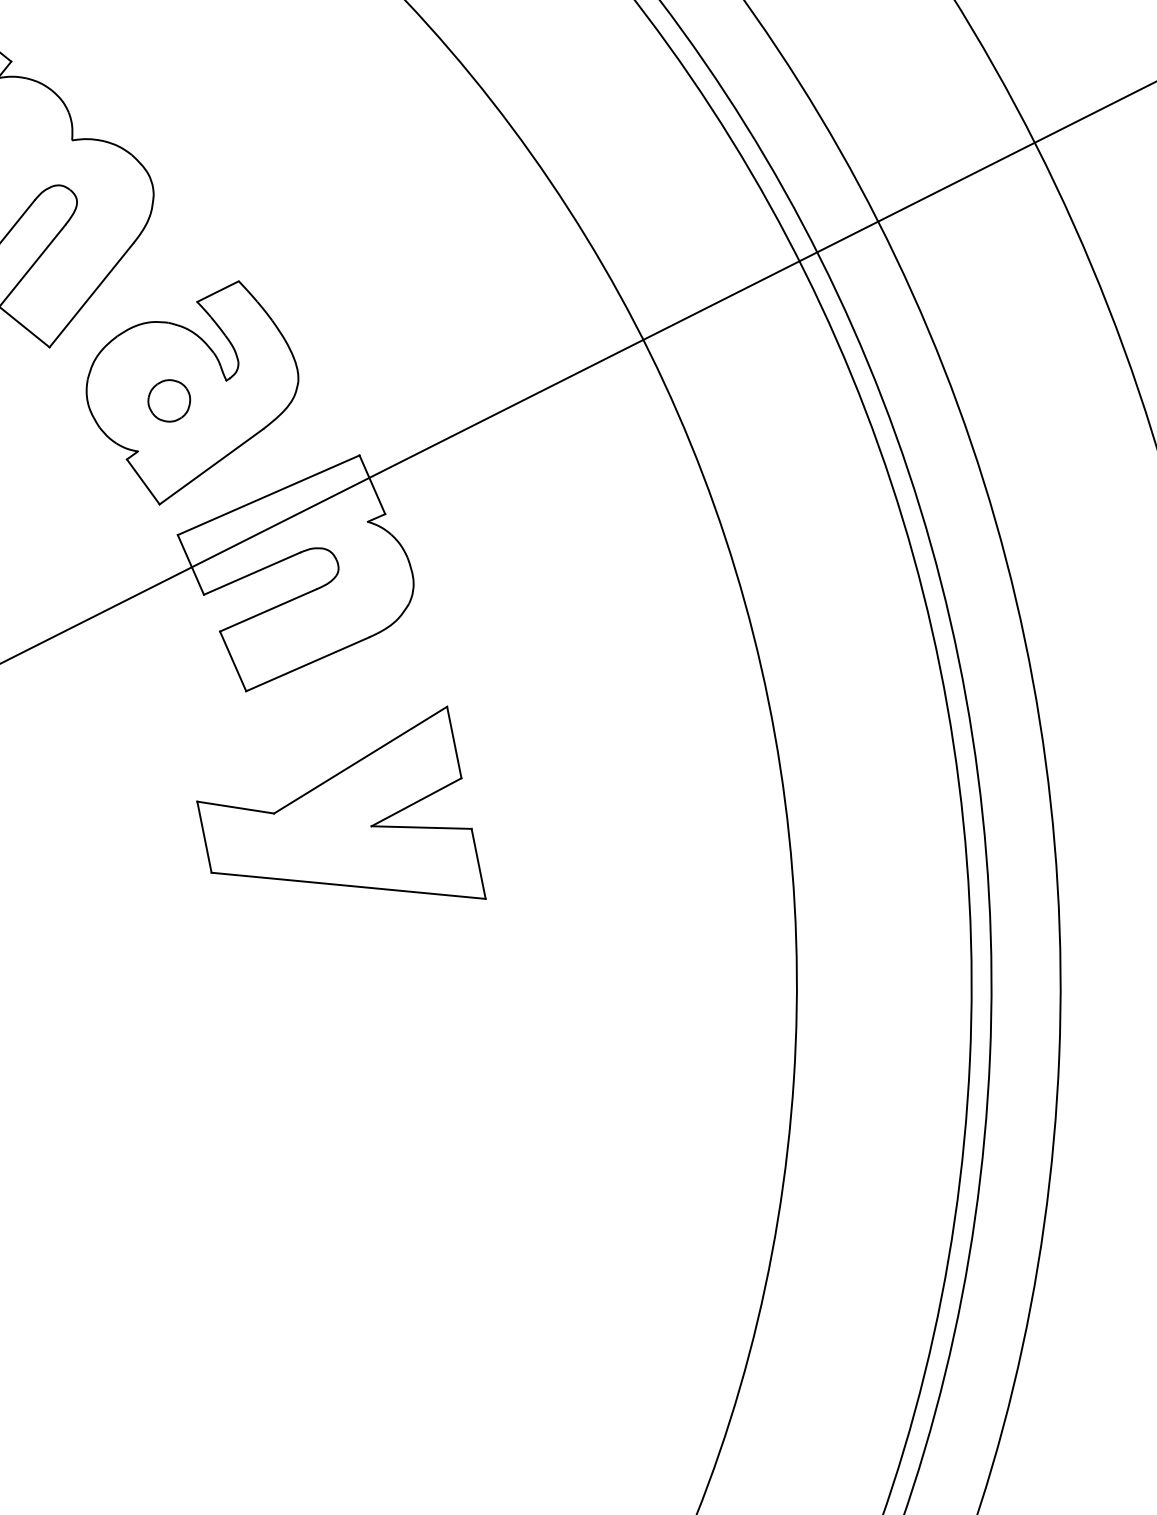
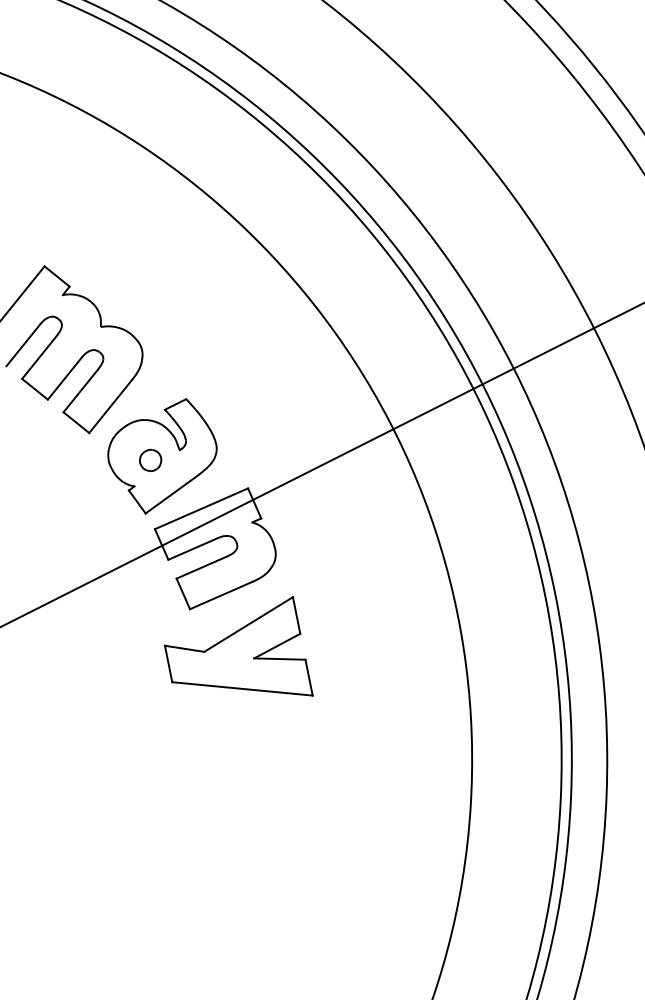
part: (340, 803) -> (238, 646), moved

